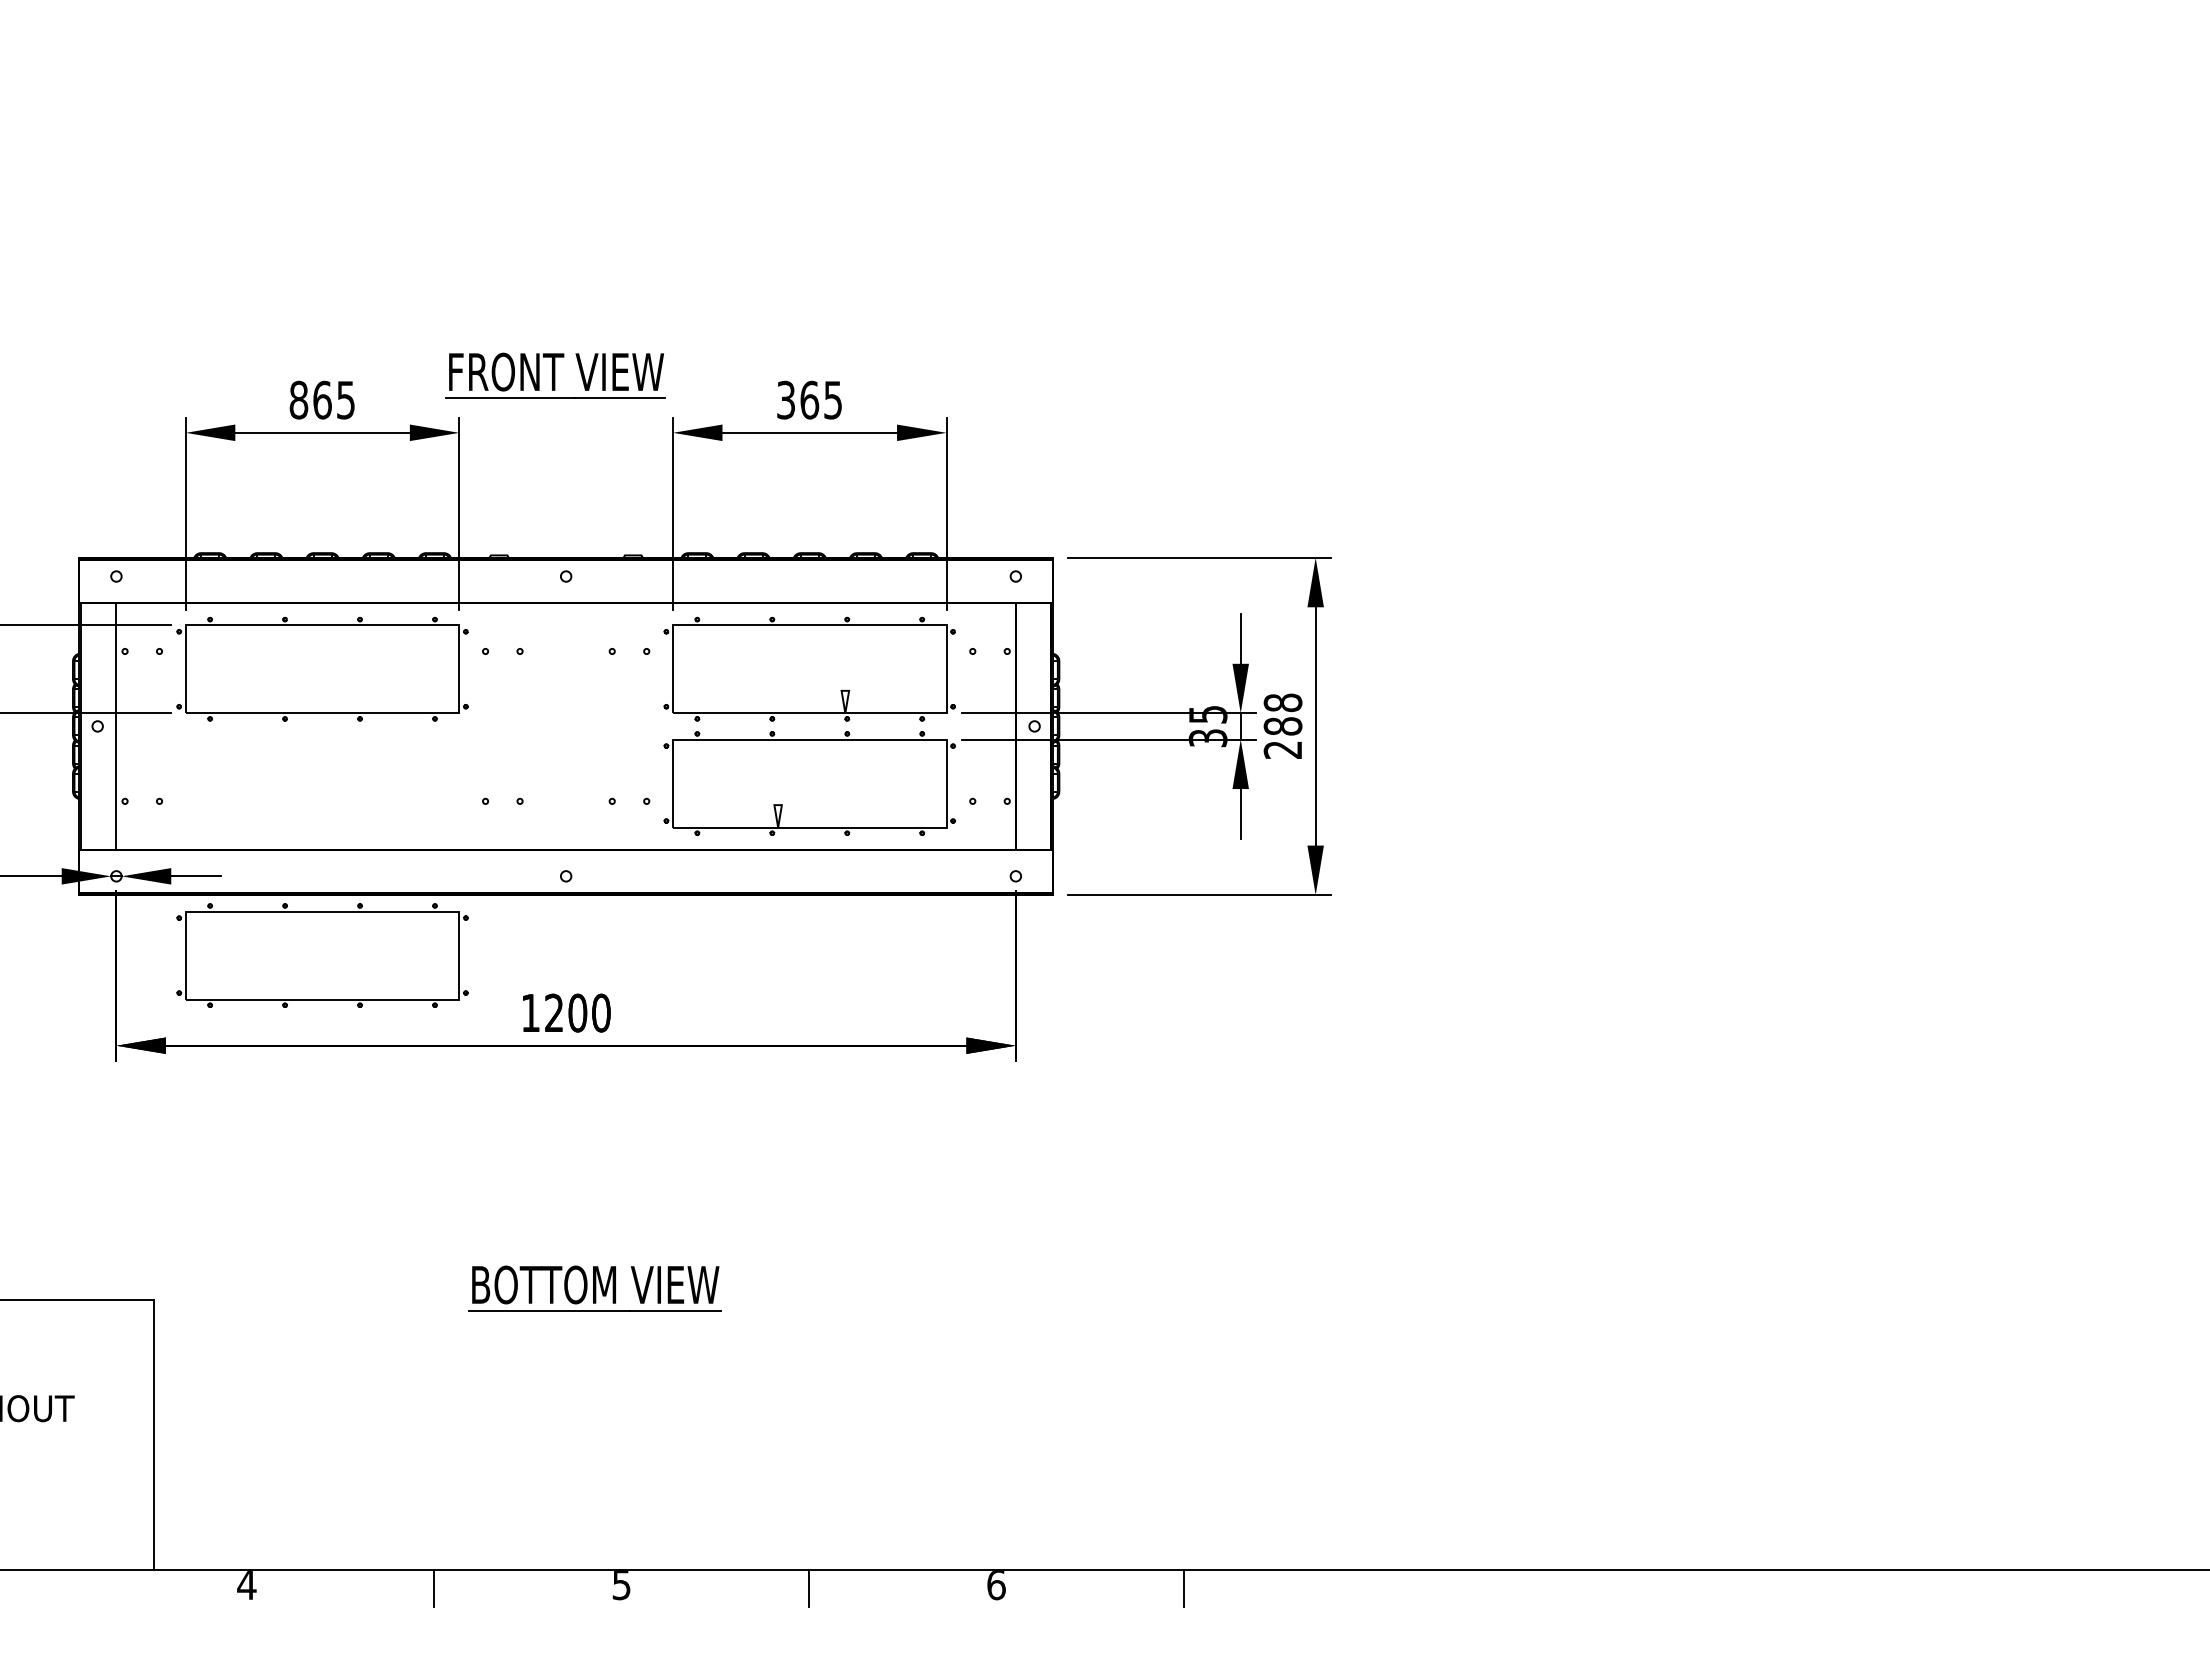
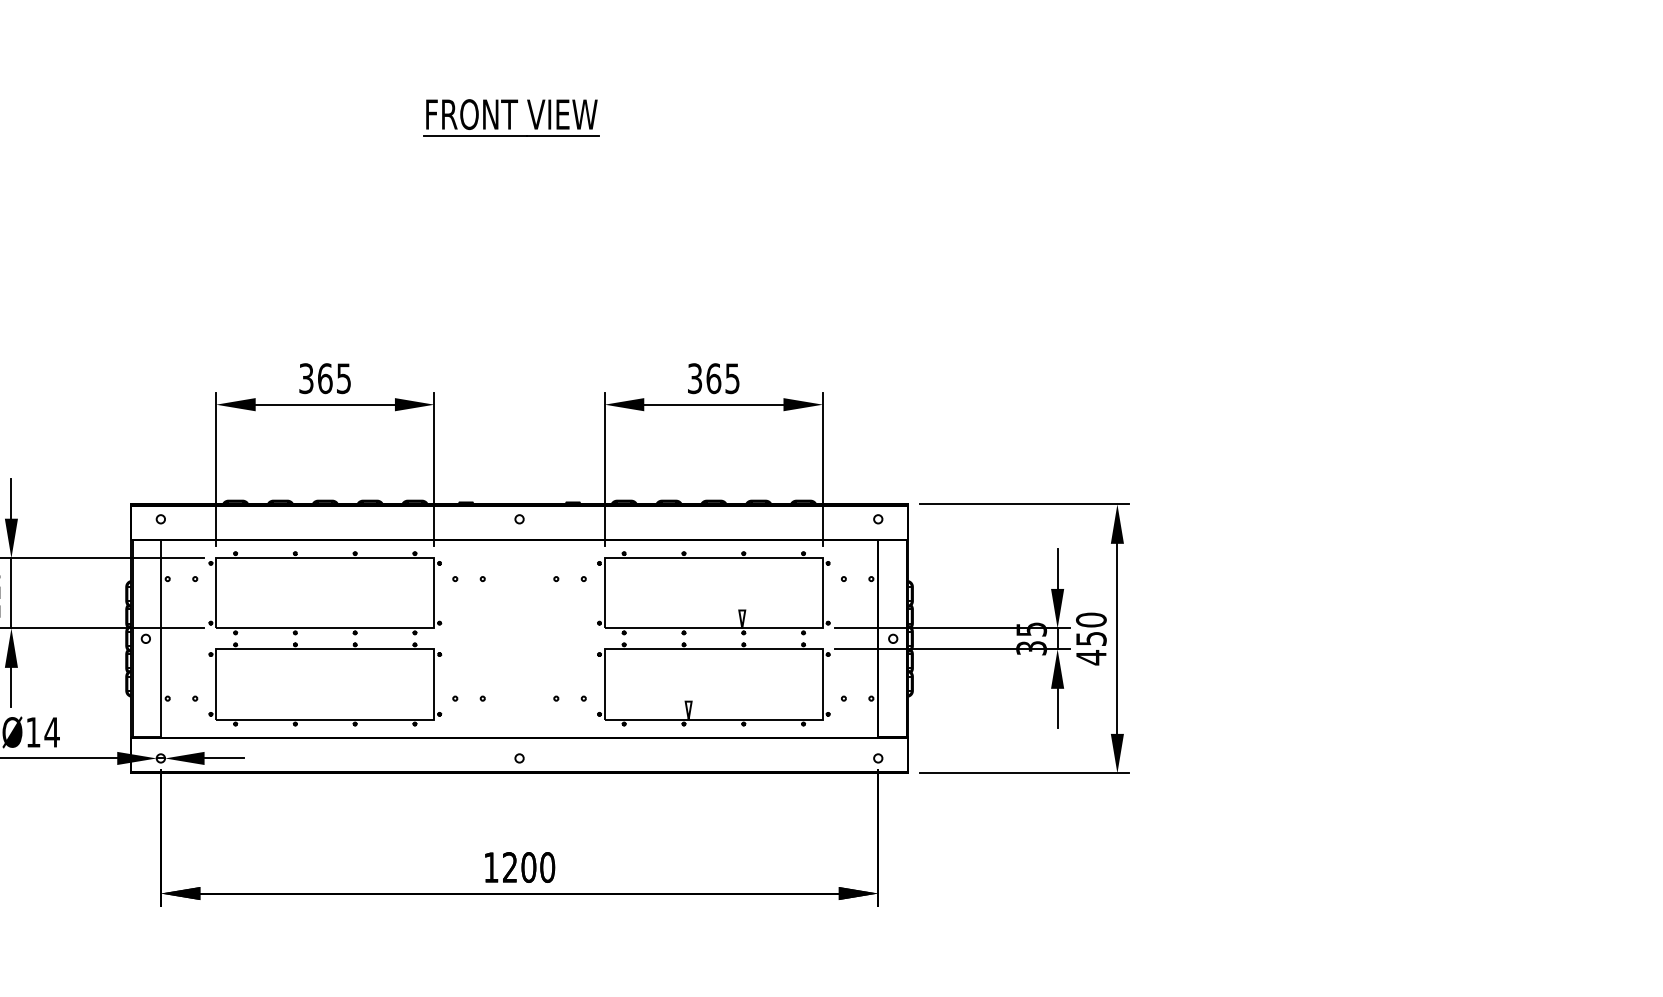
part: (555, 375) -> (511, 117), moved
text: (298, 399) -> (306, 378), 865 -> 365
text: (1282, 726) -> (1090, 638), 288 -> 450
part: (322, 955) -> (325, 684), moved

